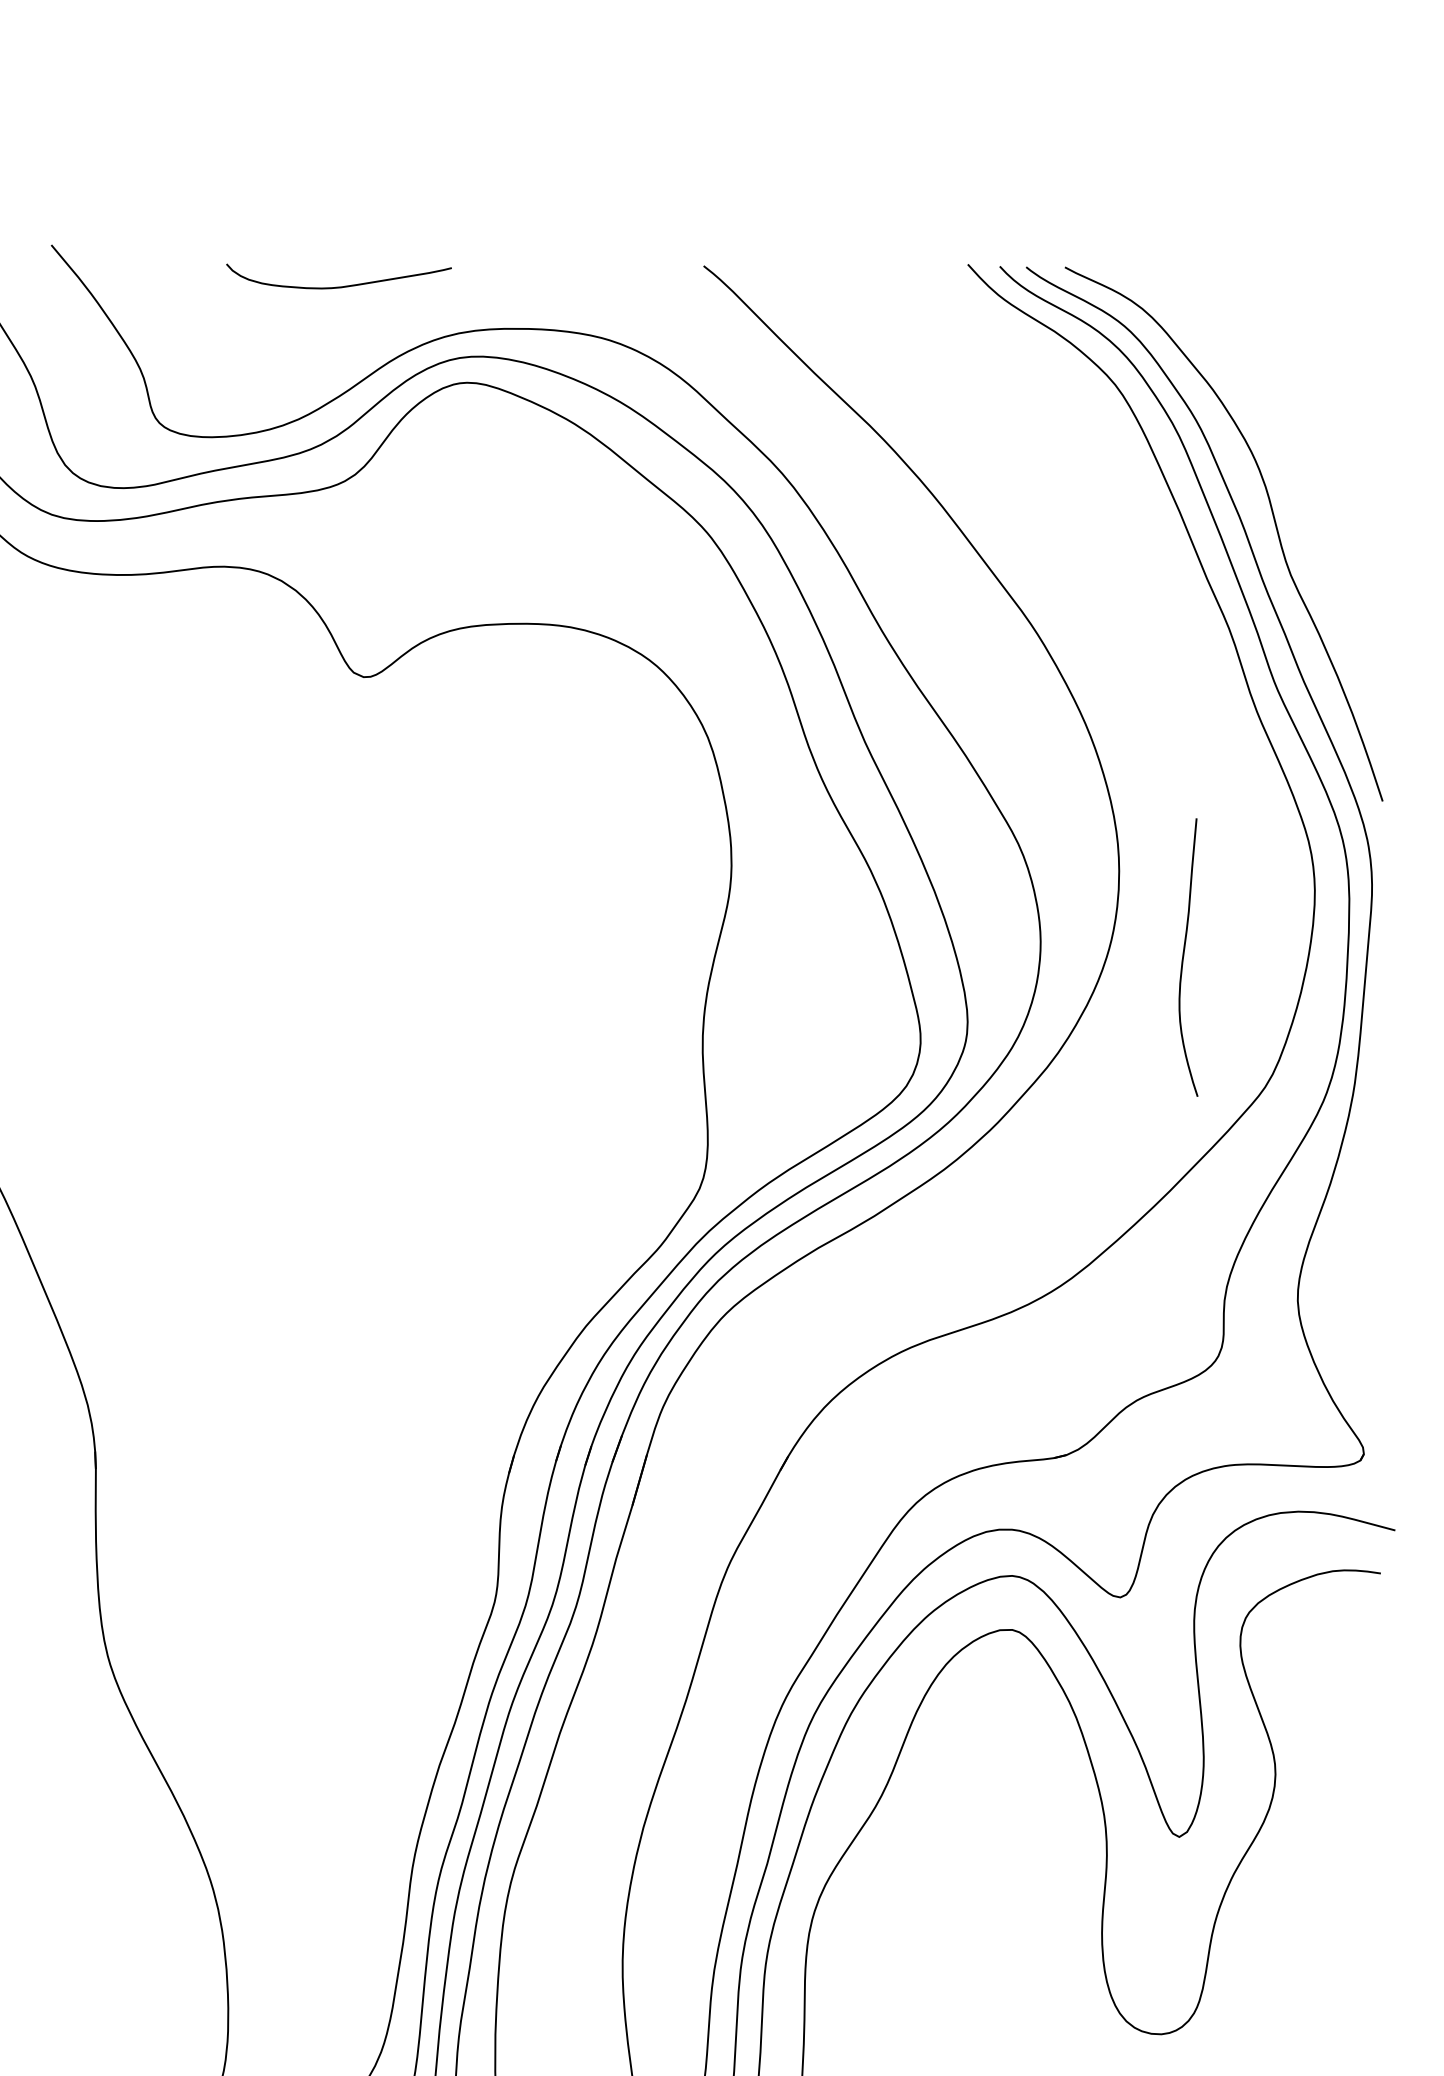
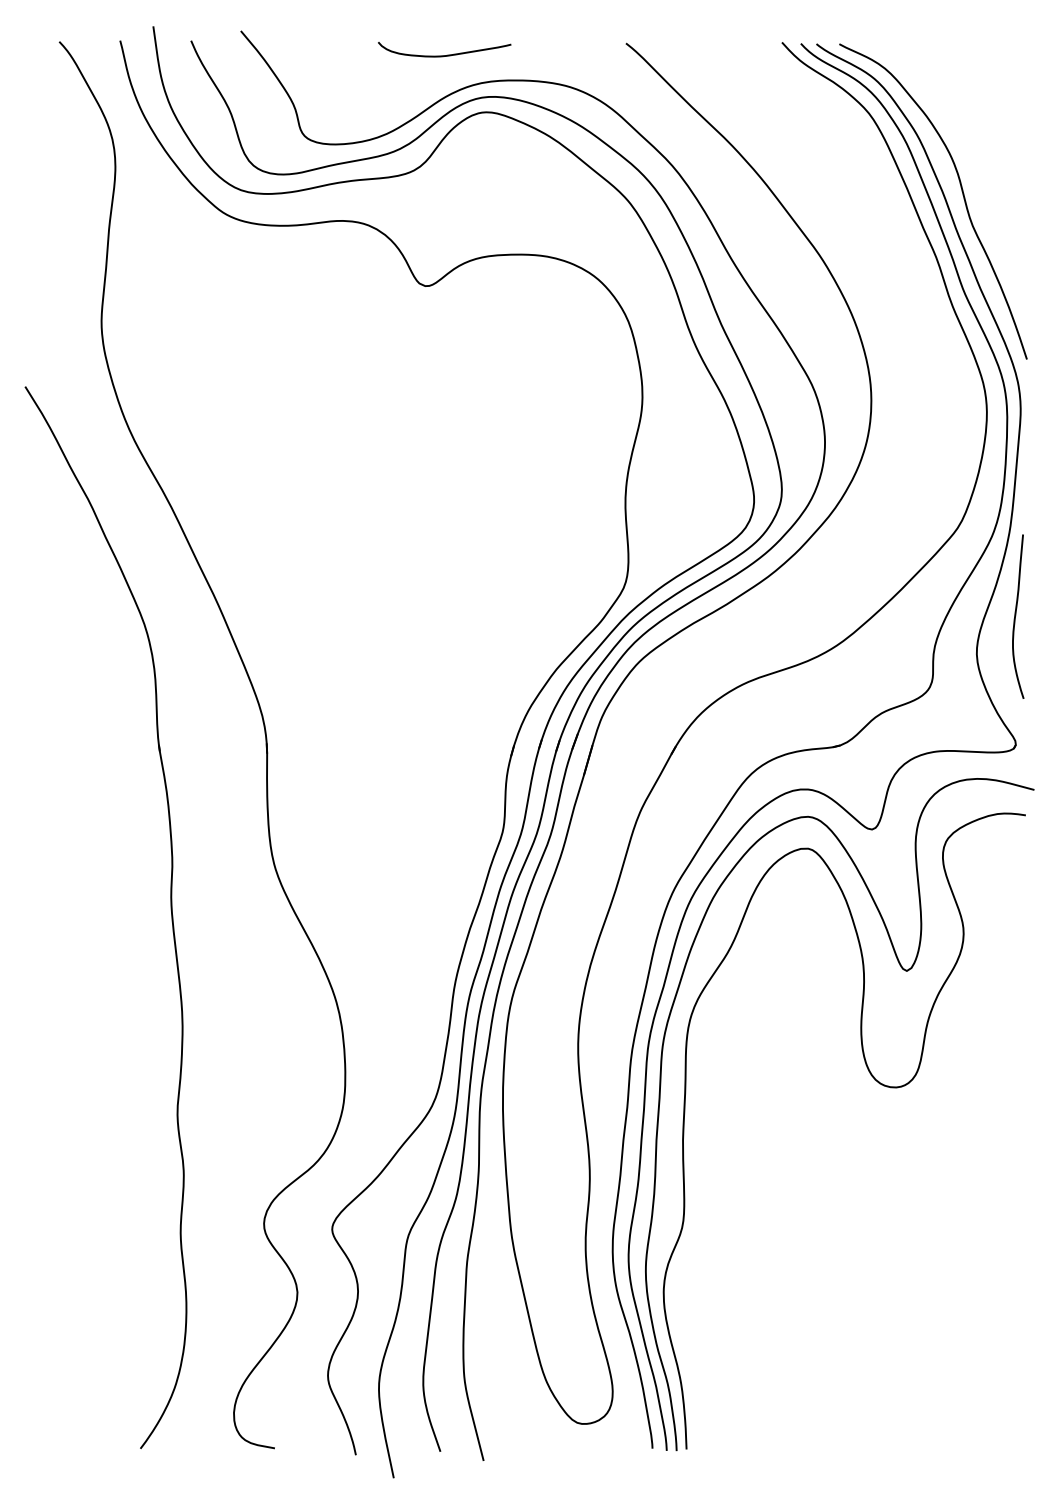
curve: (343, 284) -> (447, 54), moved
curve: (1185, 955) -> (1016, 615), moved

